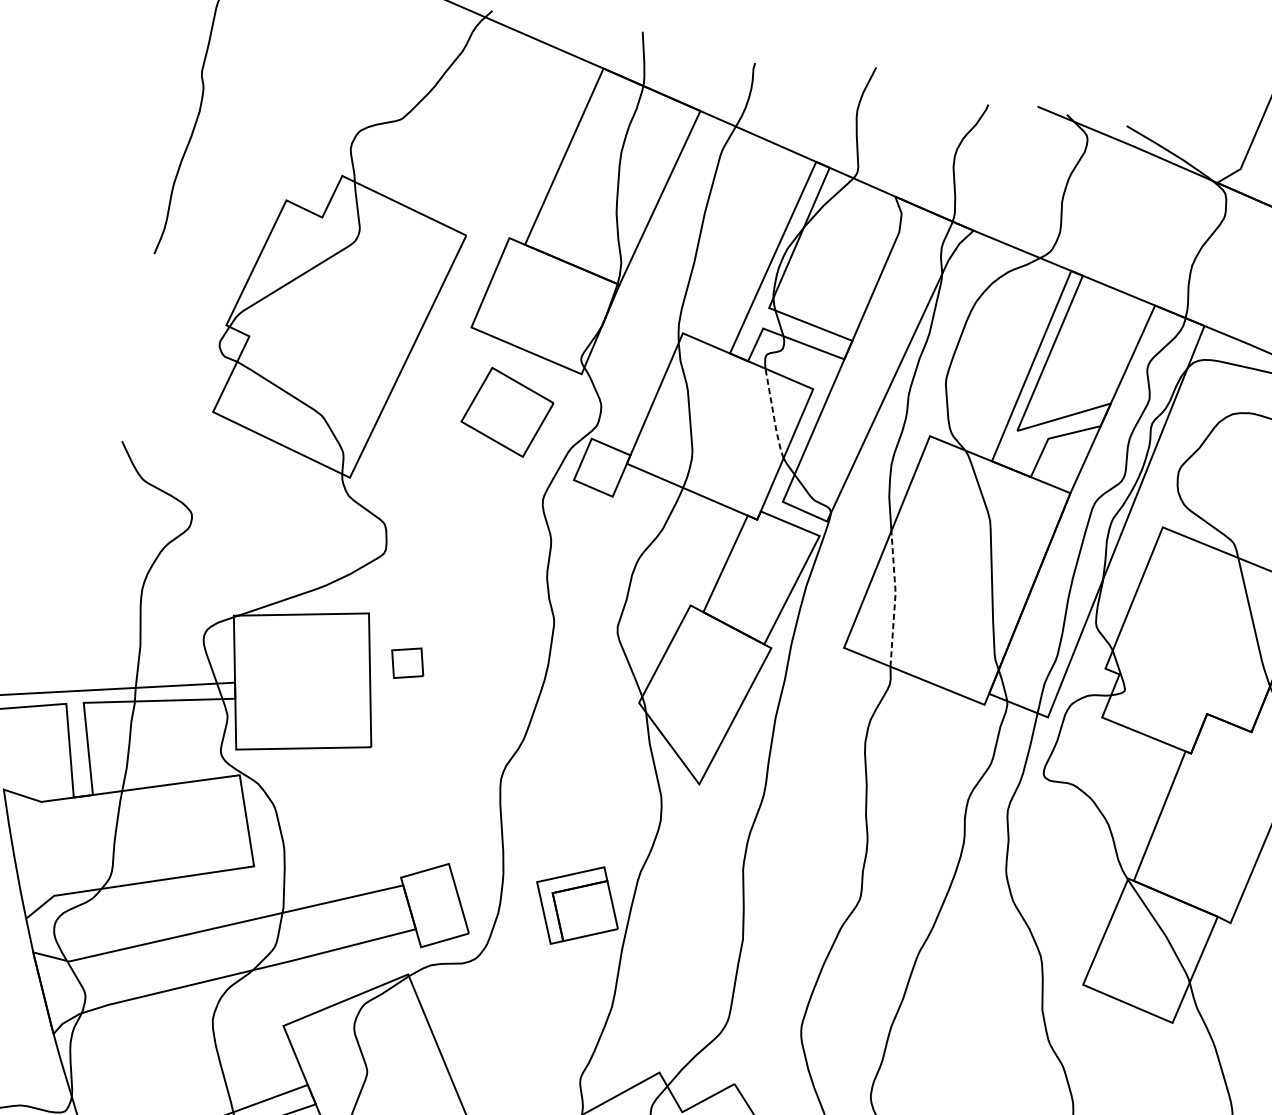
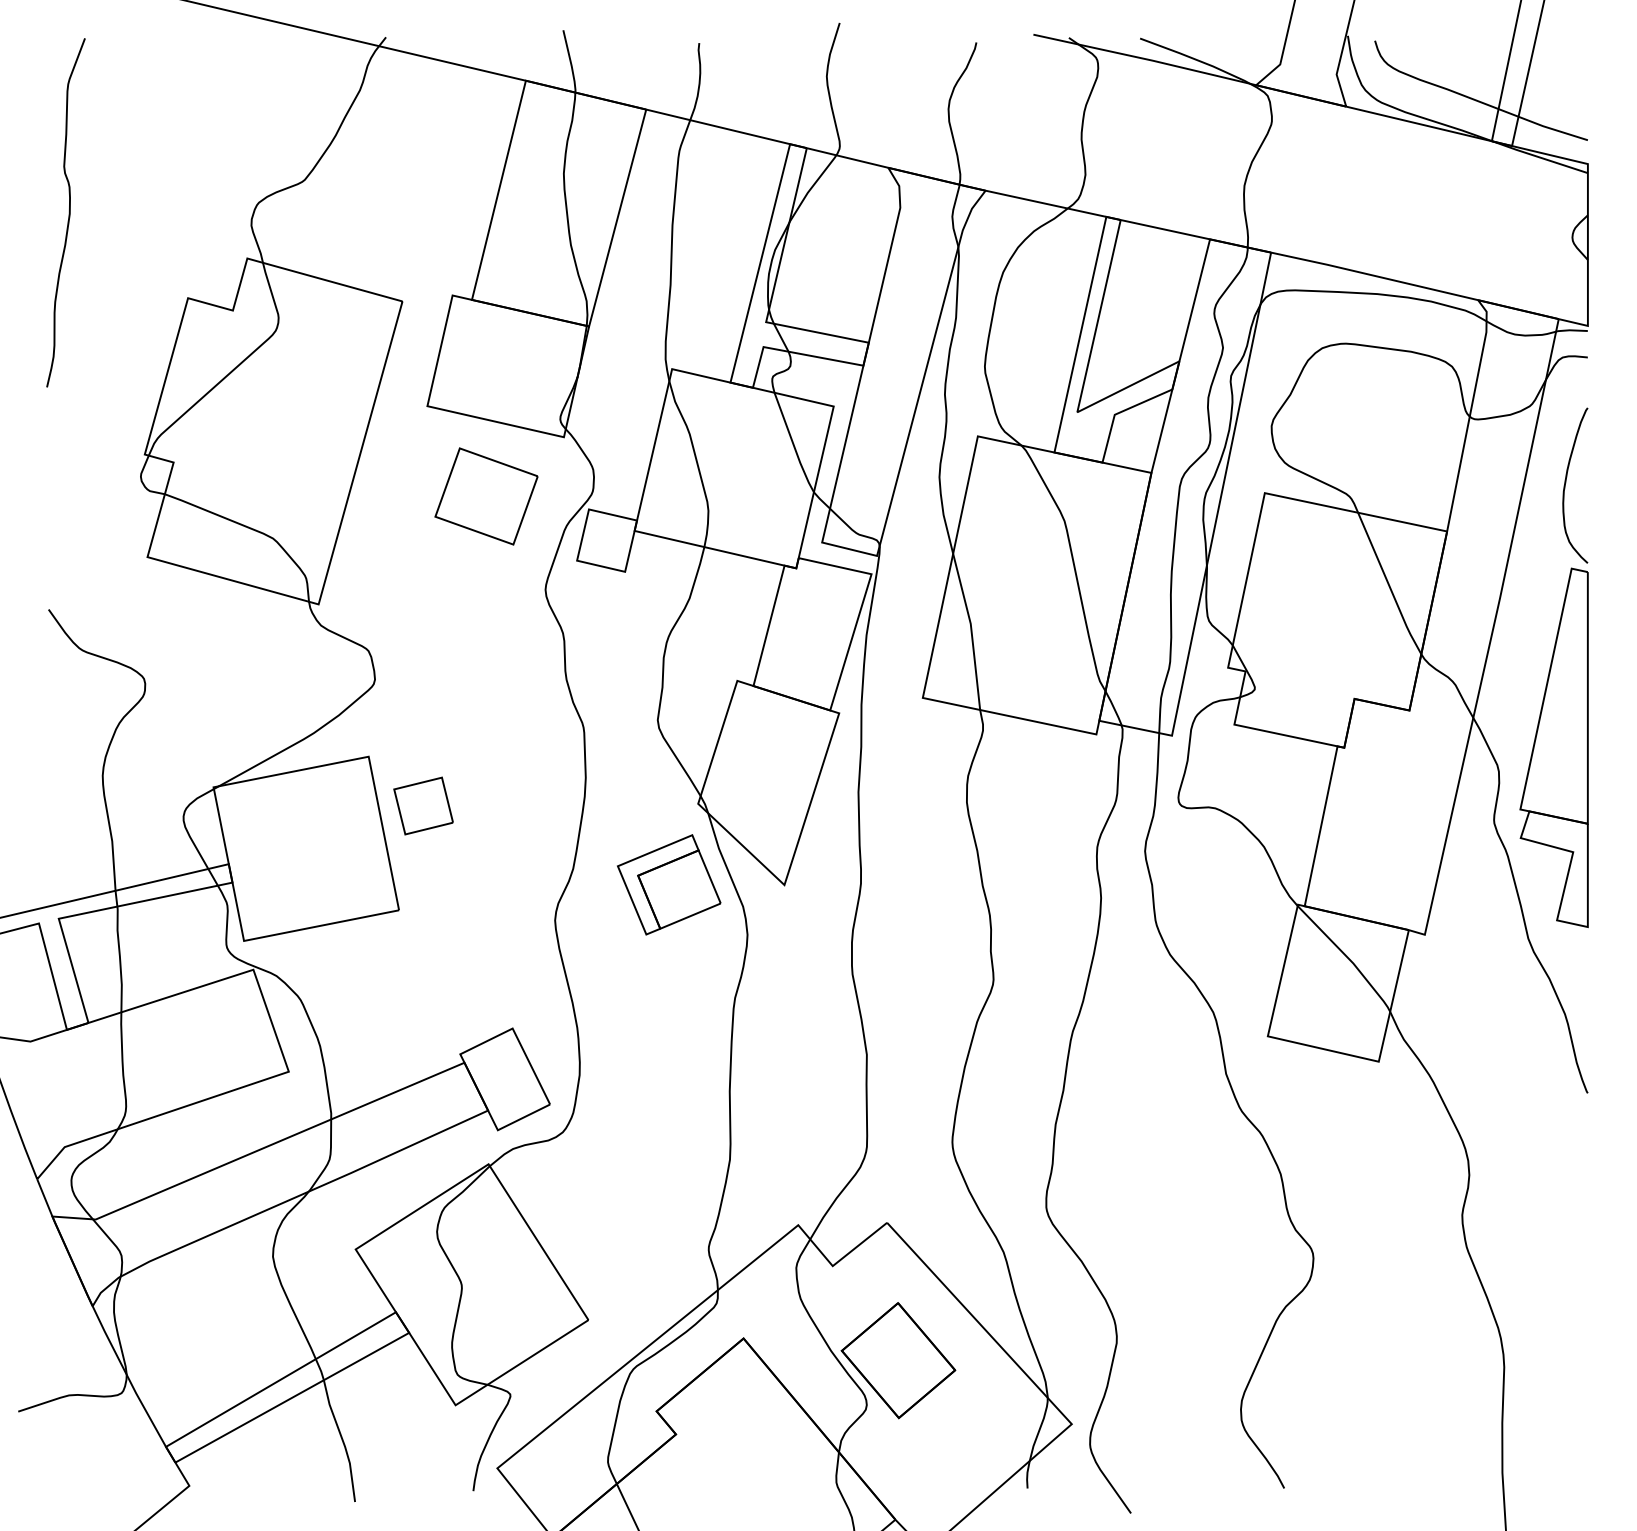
line: (773, 415) -> (793, 444), dashed -> solid
line: (895, 597) -> (971, 629), dashed -> solid
part: (407, 662) -> (423, 805), size x1.43
part: (577, 905) -> (669, 884), moved

